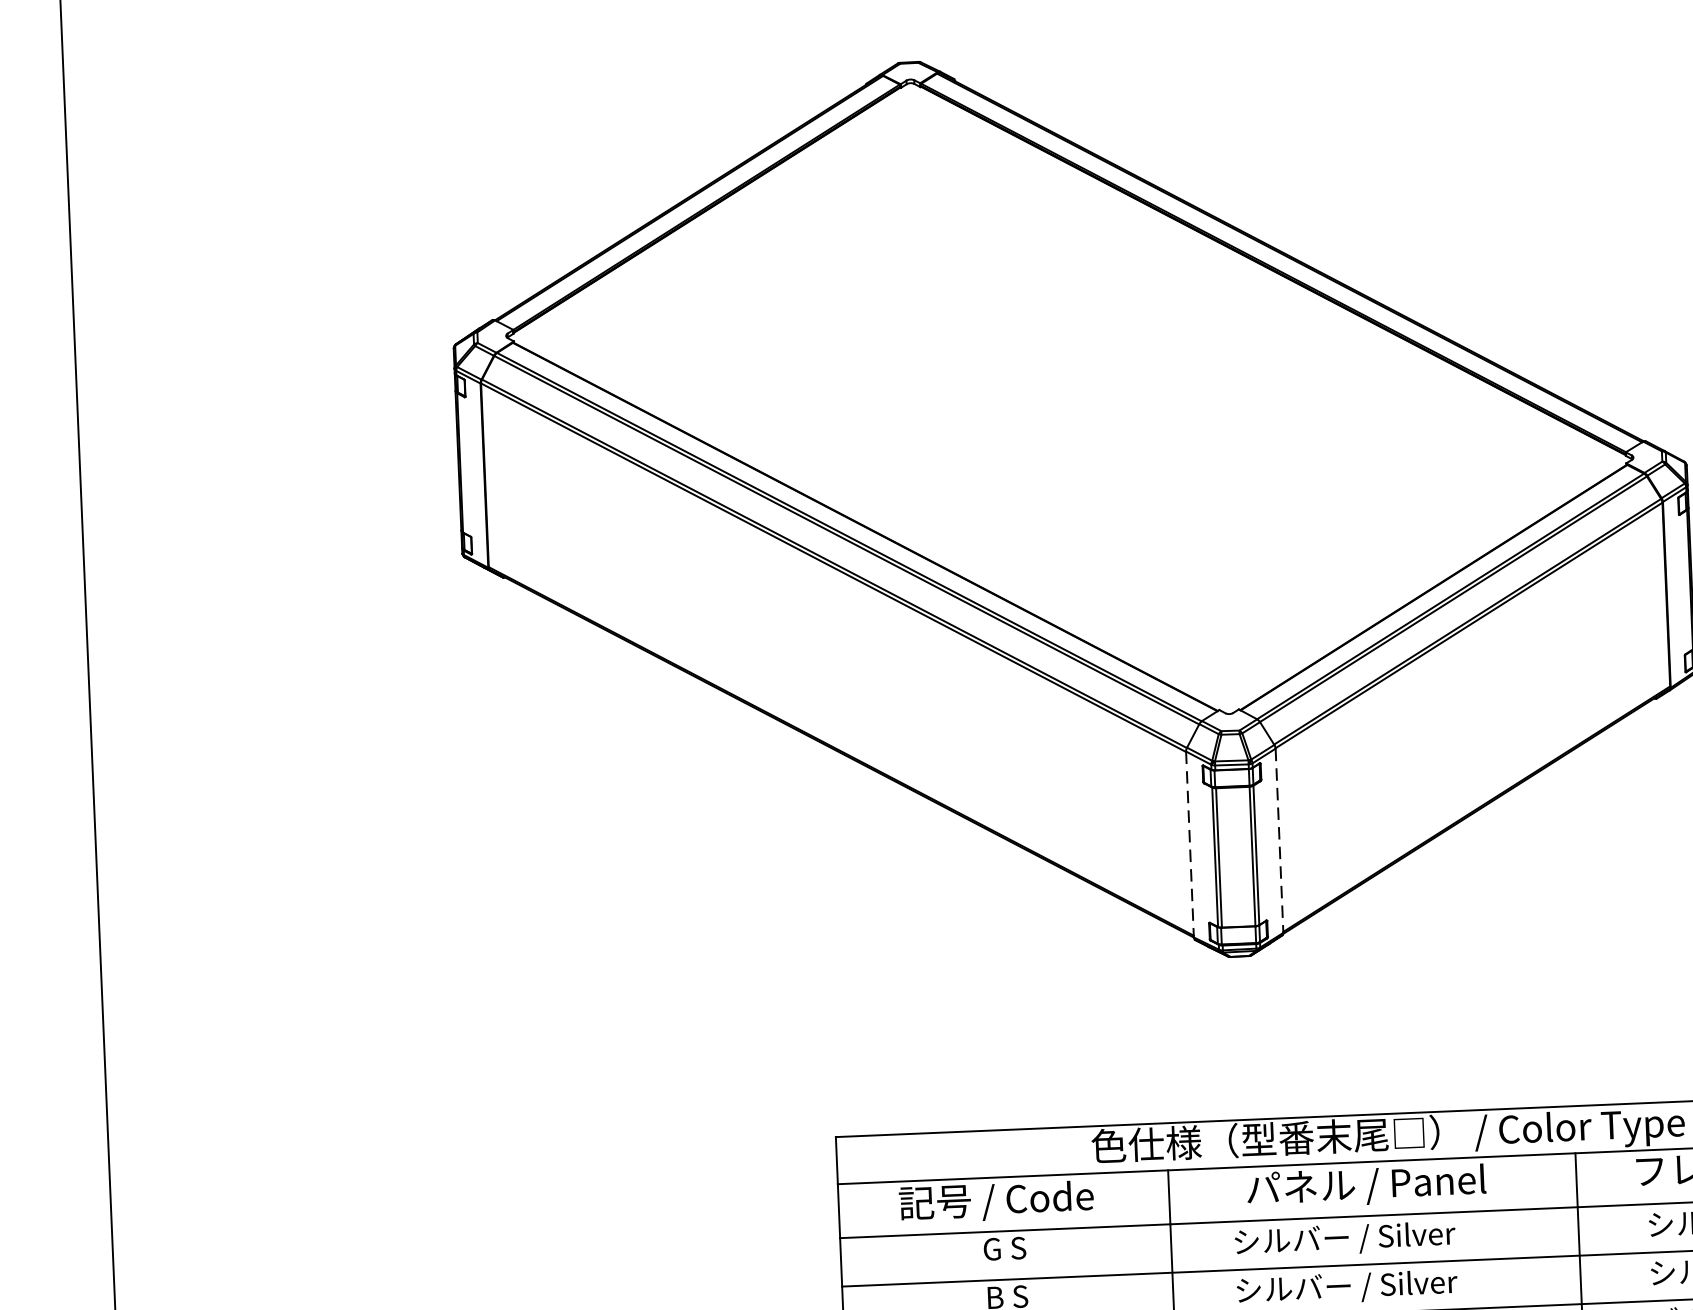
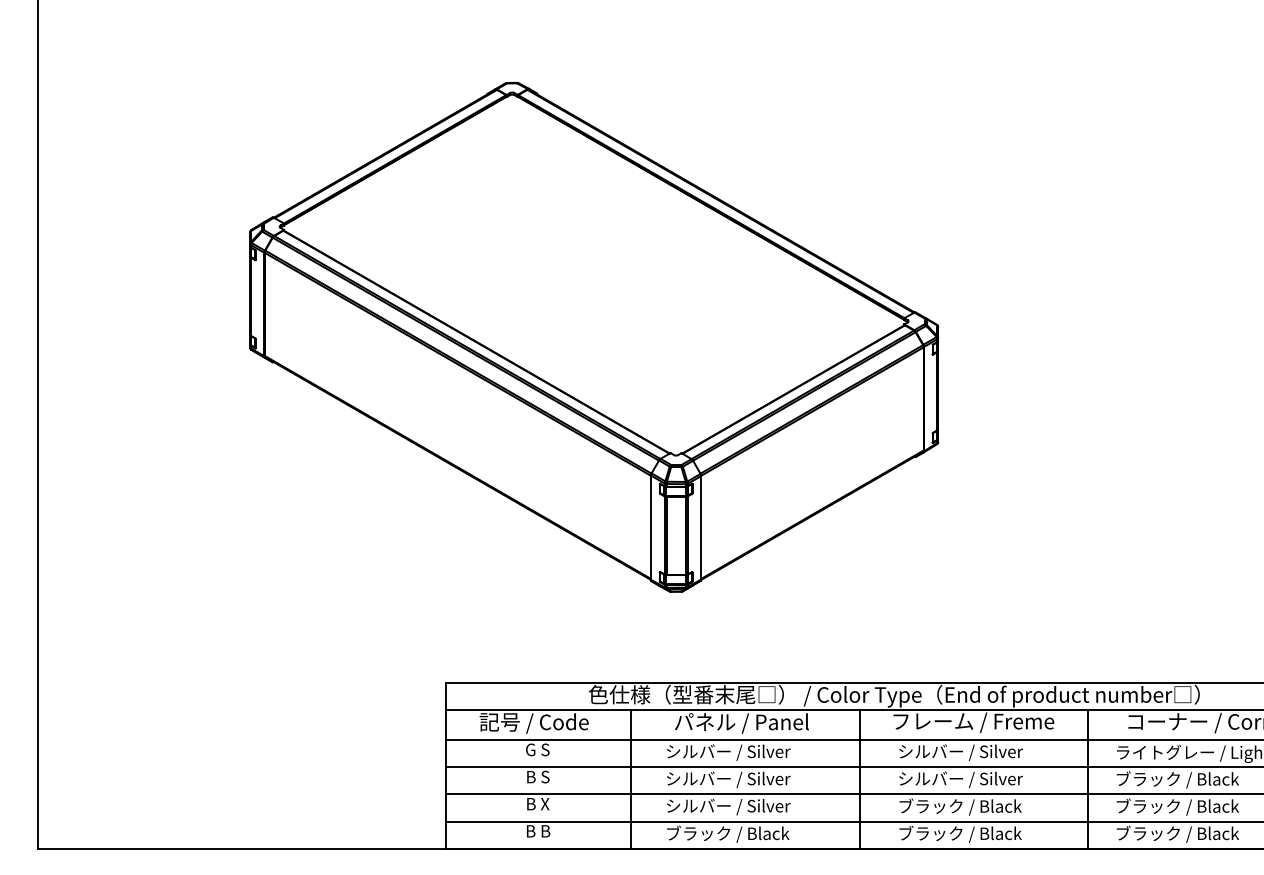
line: (1279, 840) -> (701, 527), dashed -> solid
line: (1189, 845) -> (650, 528), dashed -> solid

